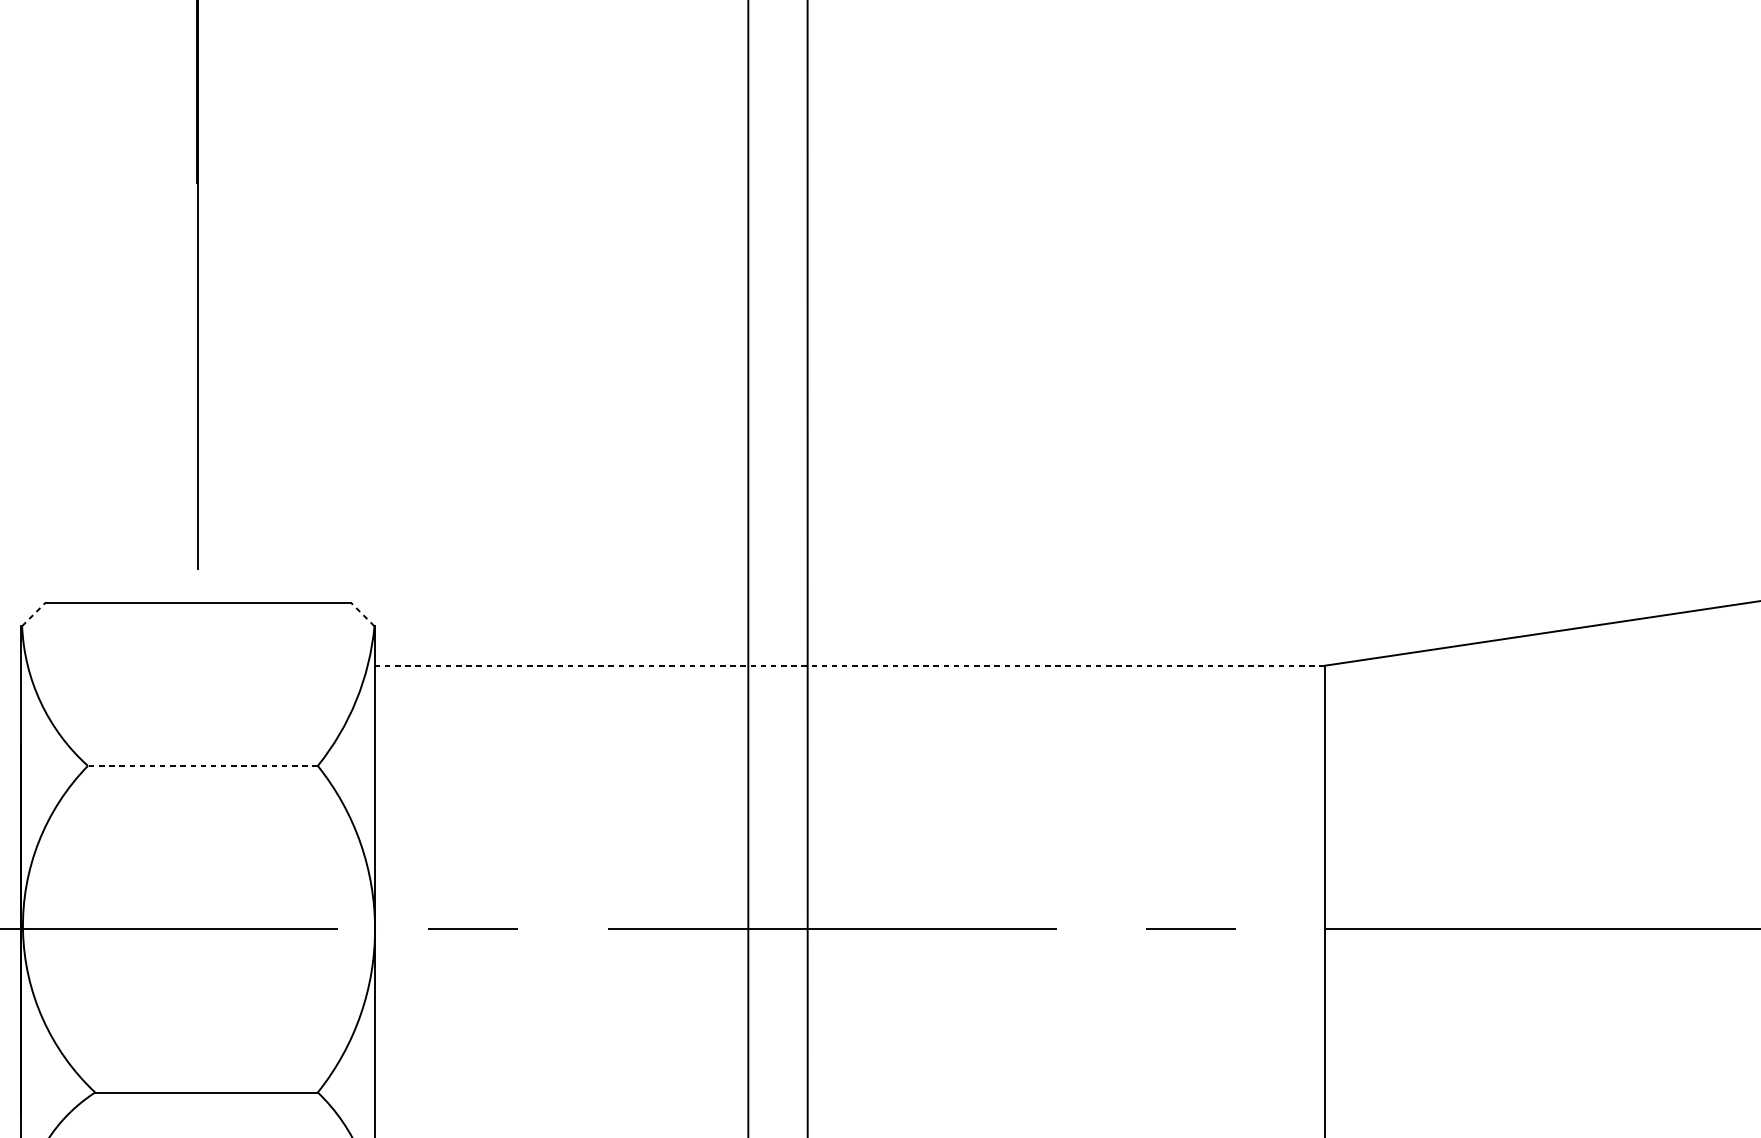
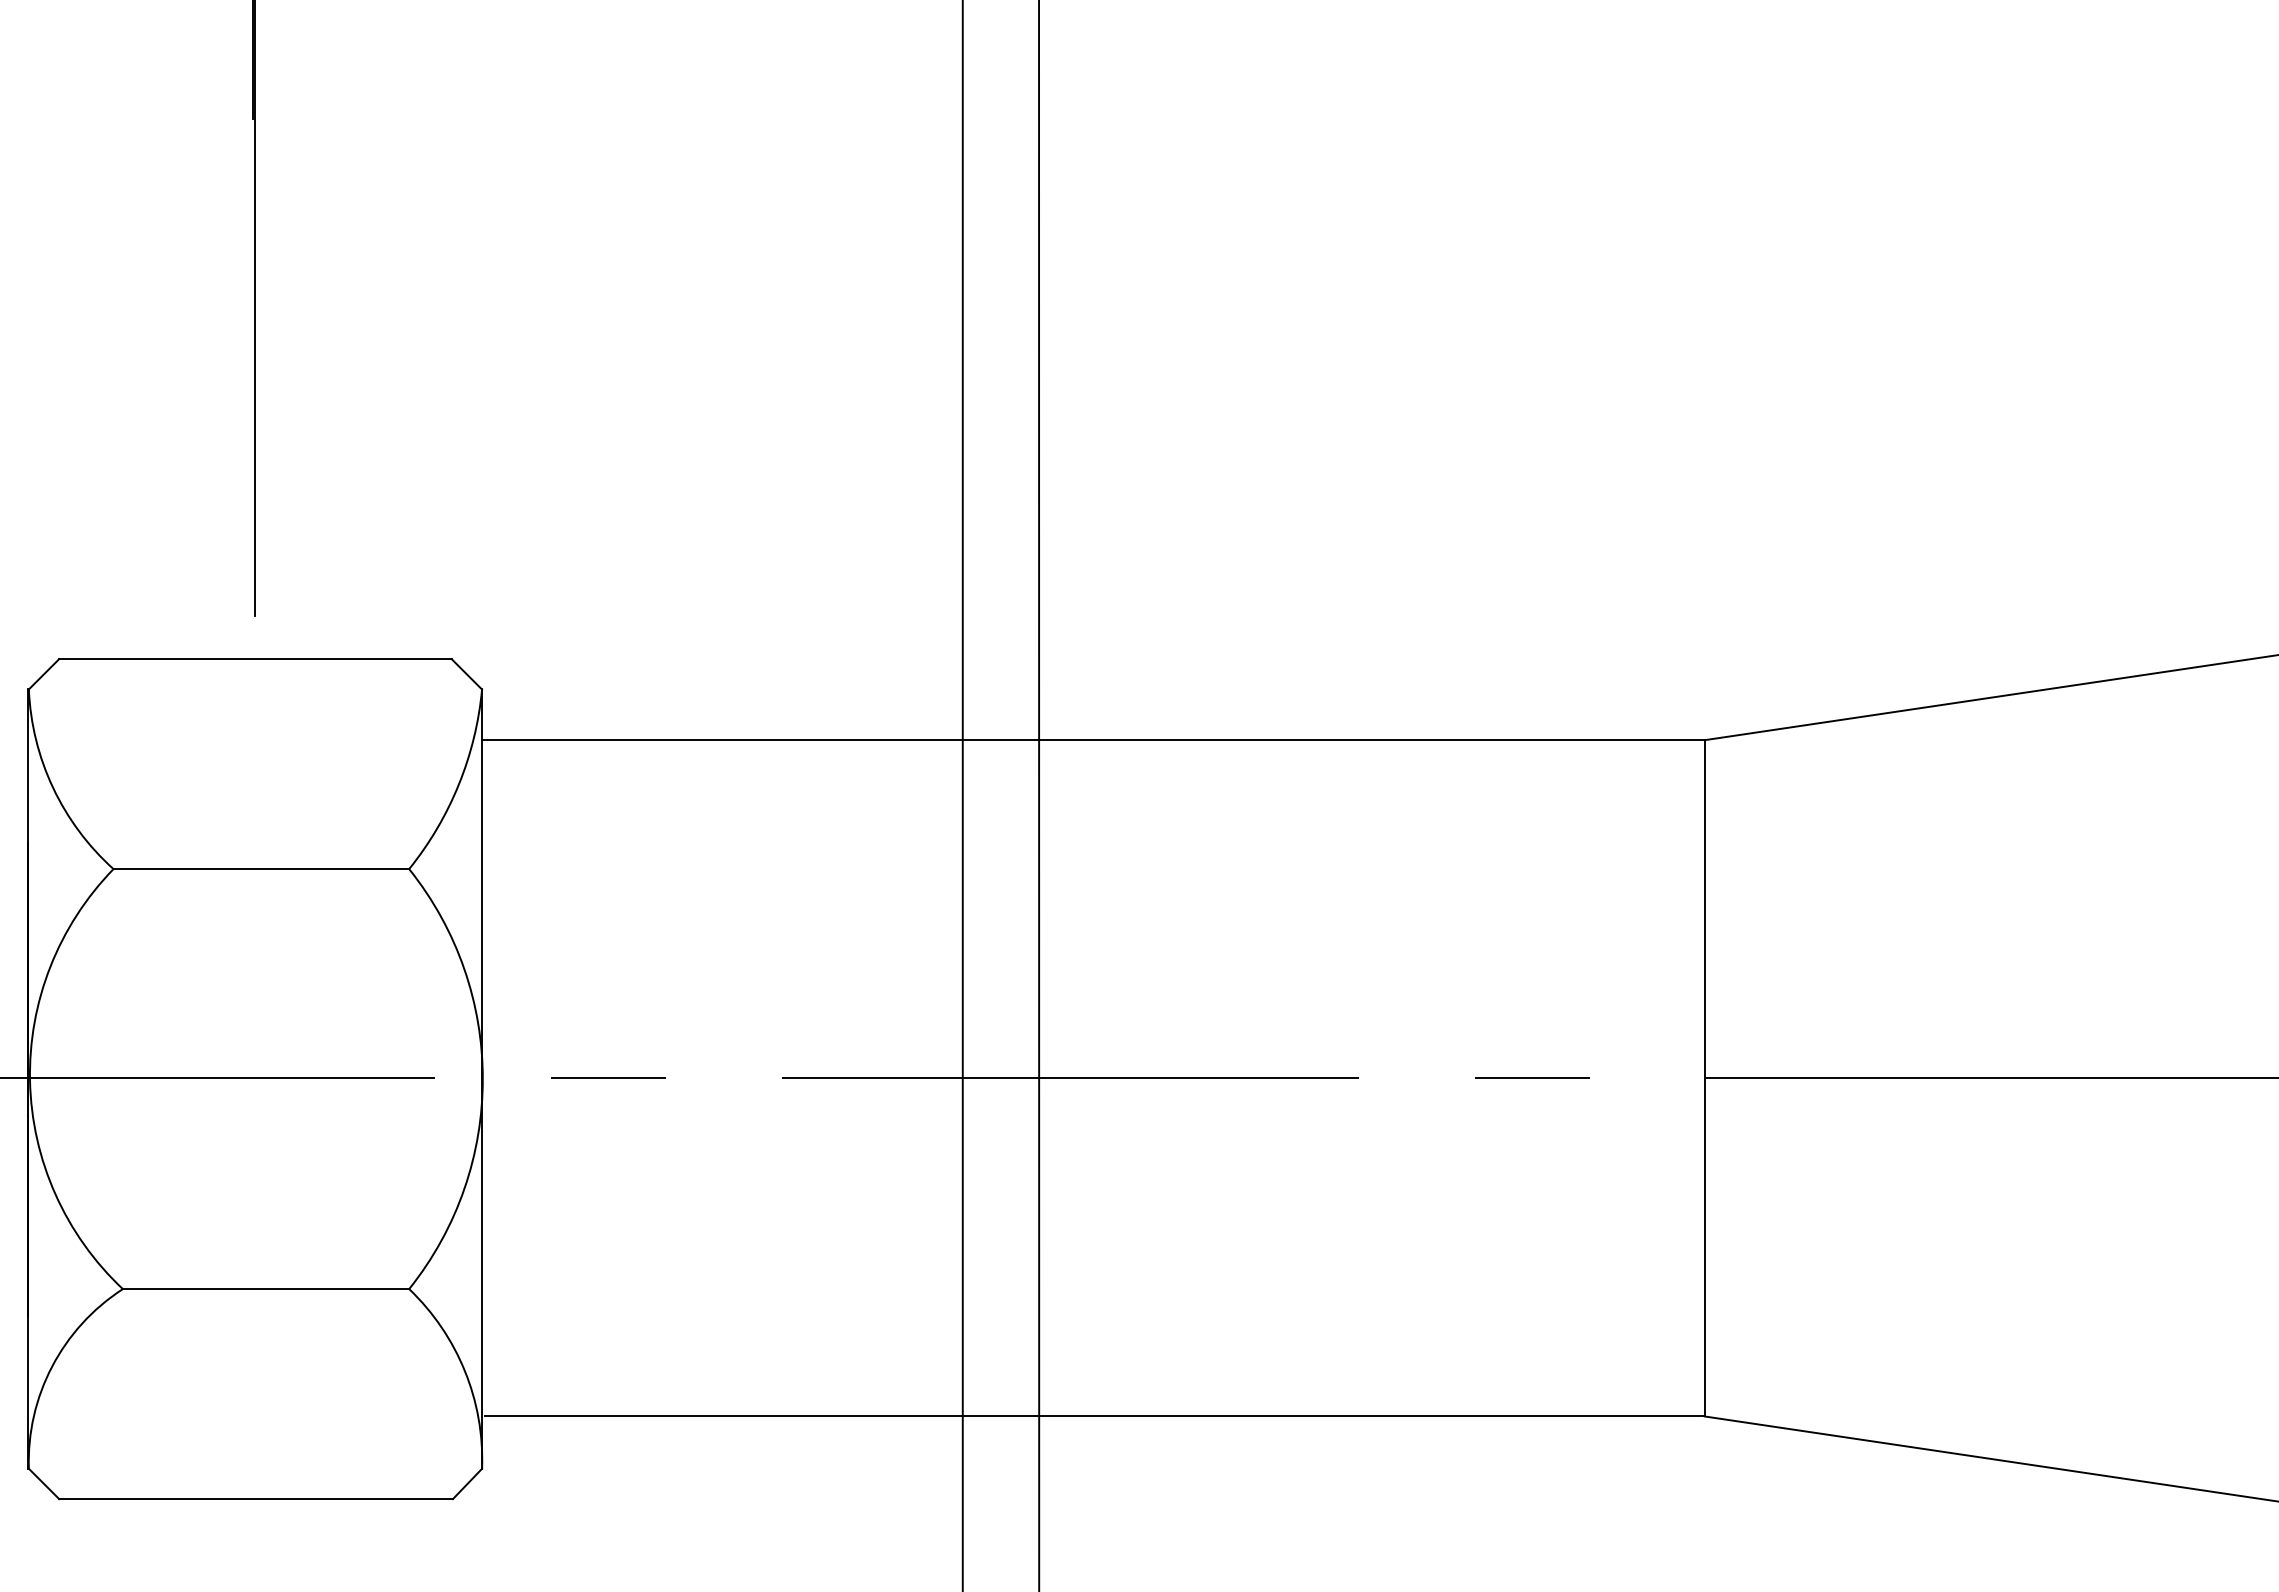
line: (34, 613) -> (44, 673), dashed -> solid
line: (362, 613) -> (466, 673), dashed -> solid
line: (850, 665) -> (1094, 740), dashed -> solid
line: (203, 766) -> (261, 869), dashed -> solid

